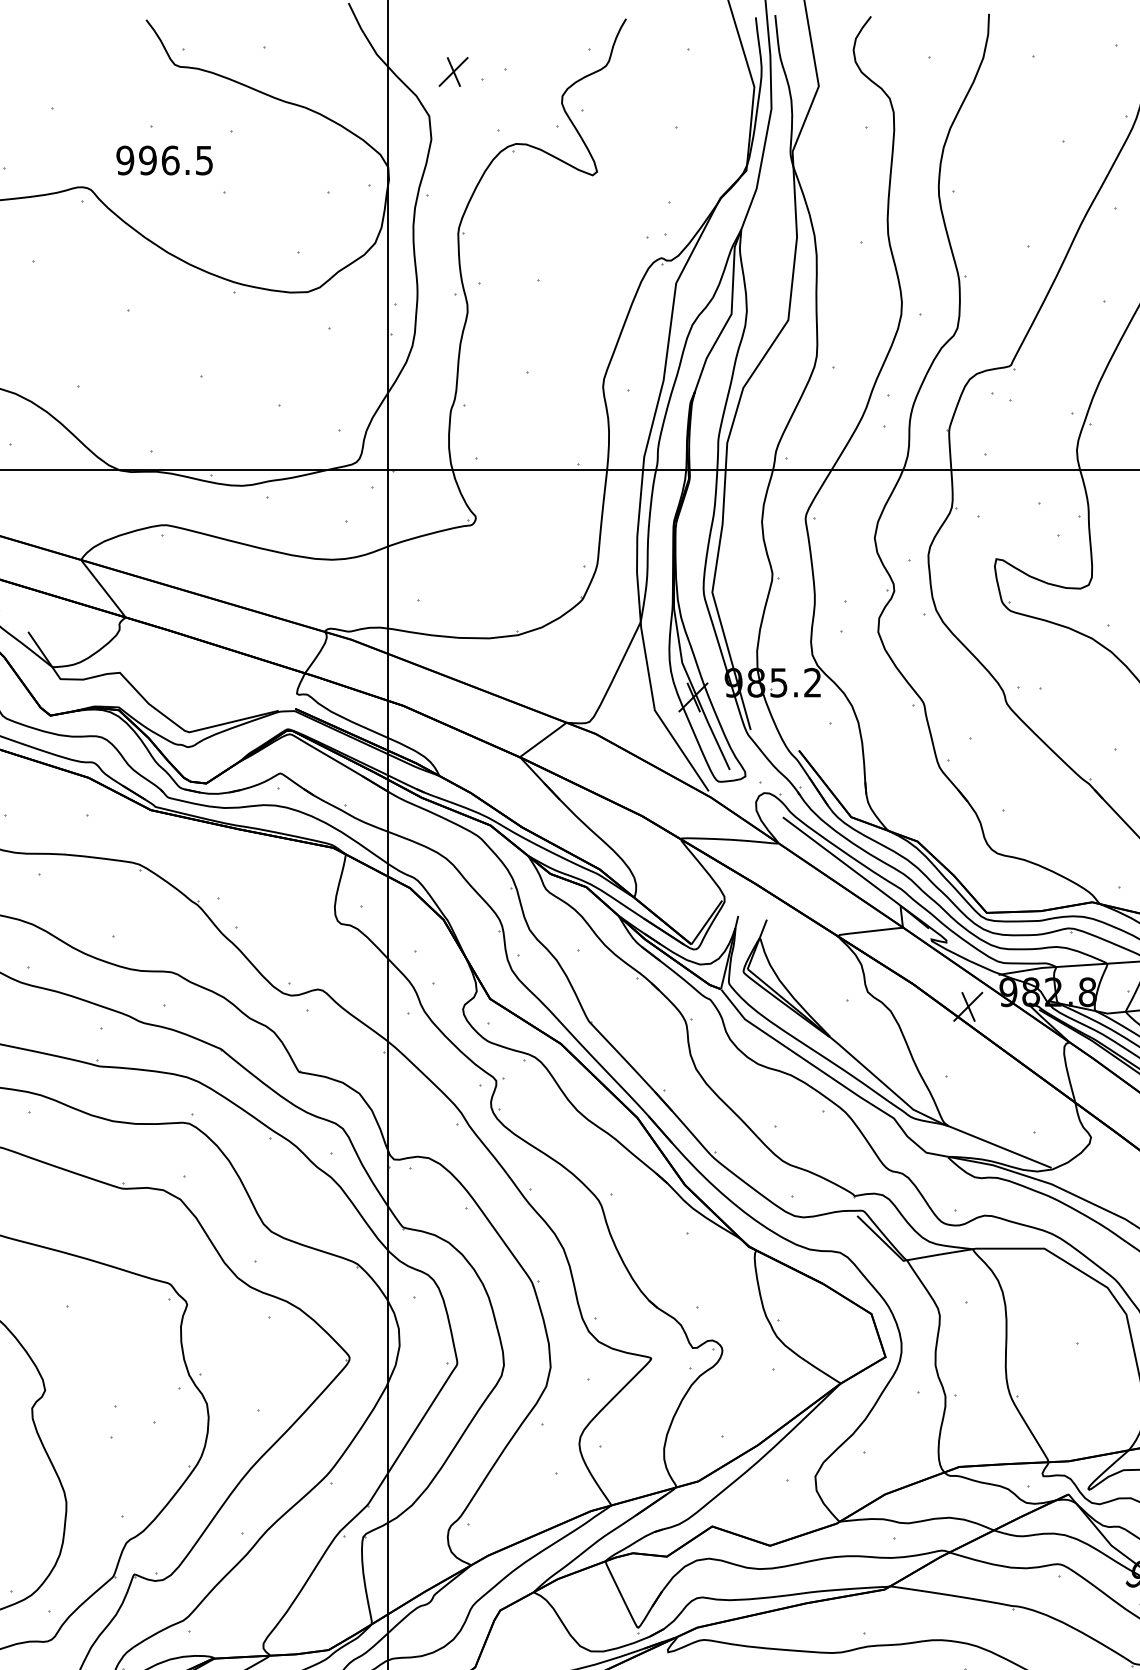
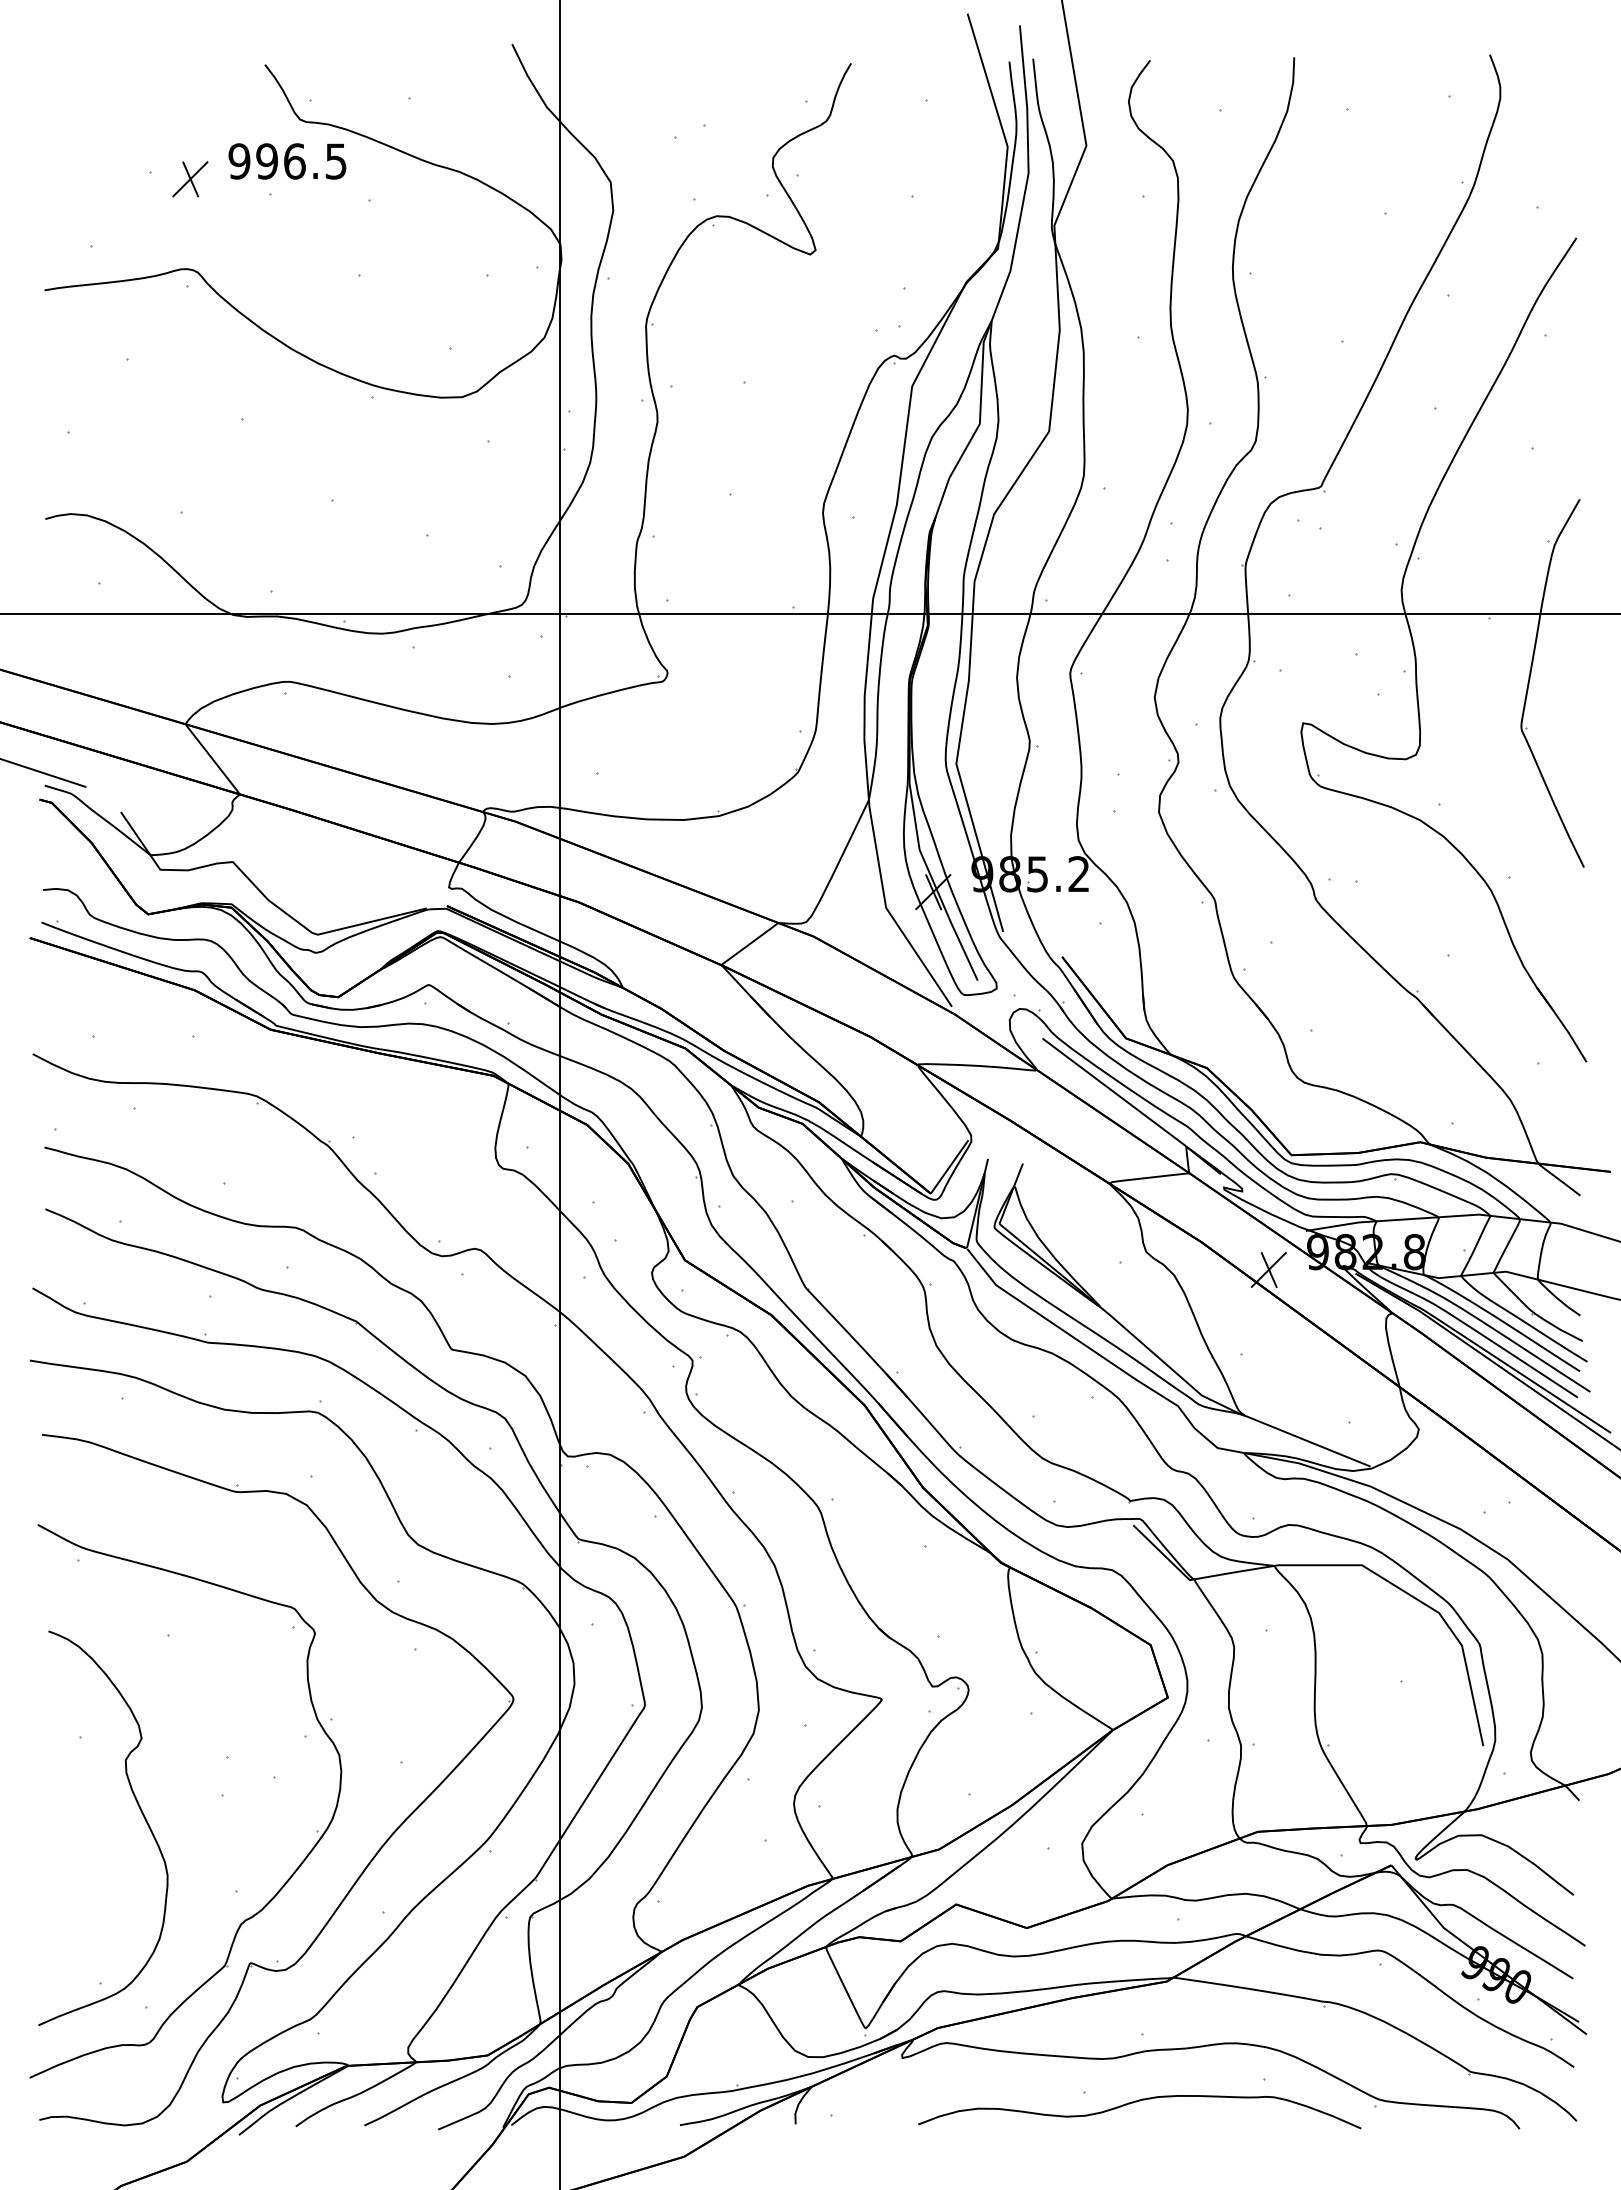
part: (453, 72) -> (190, 179), moved
text: (164, 160) -> (287, 161), moved

